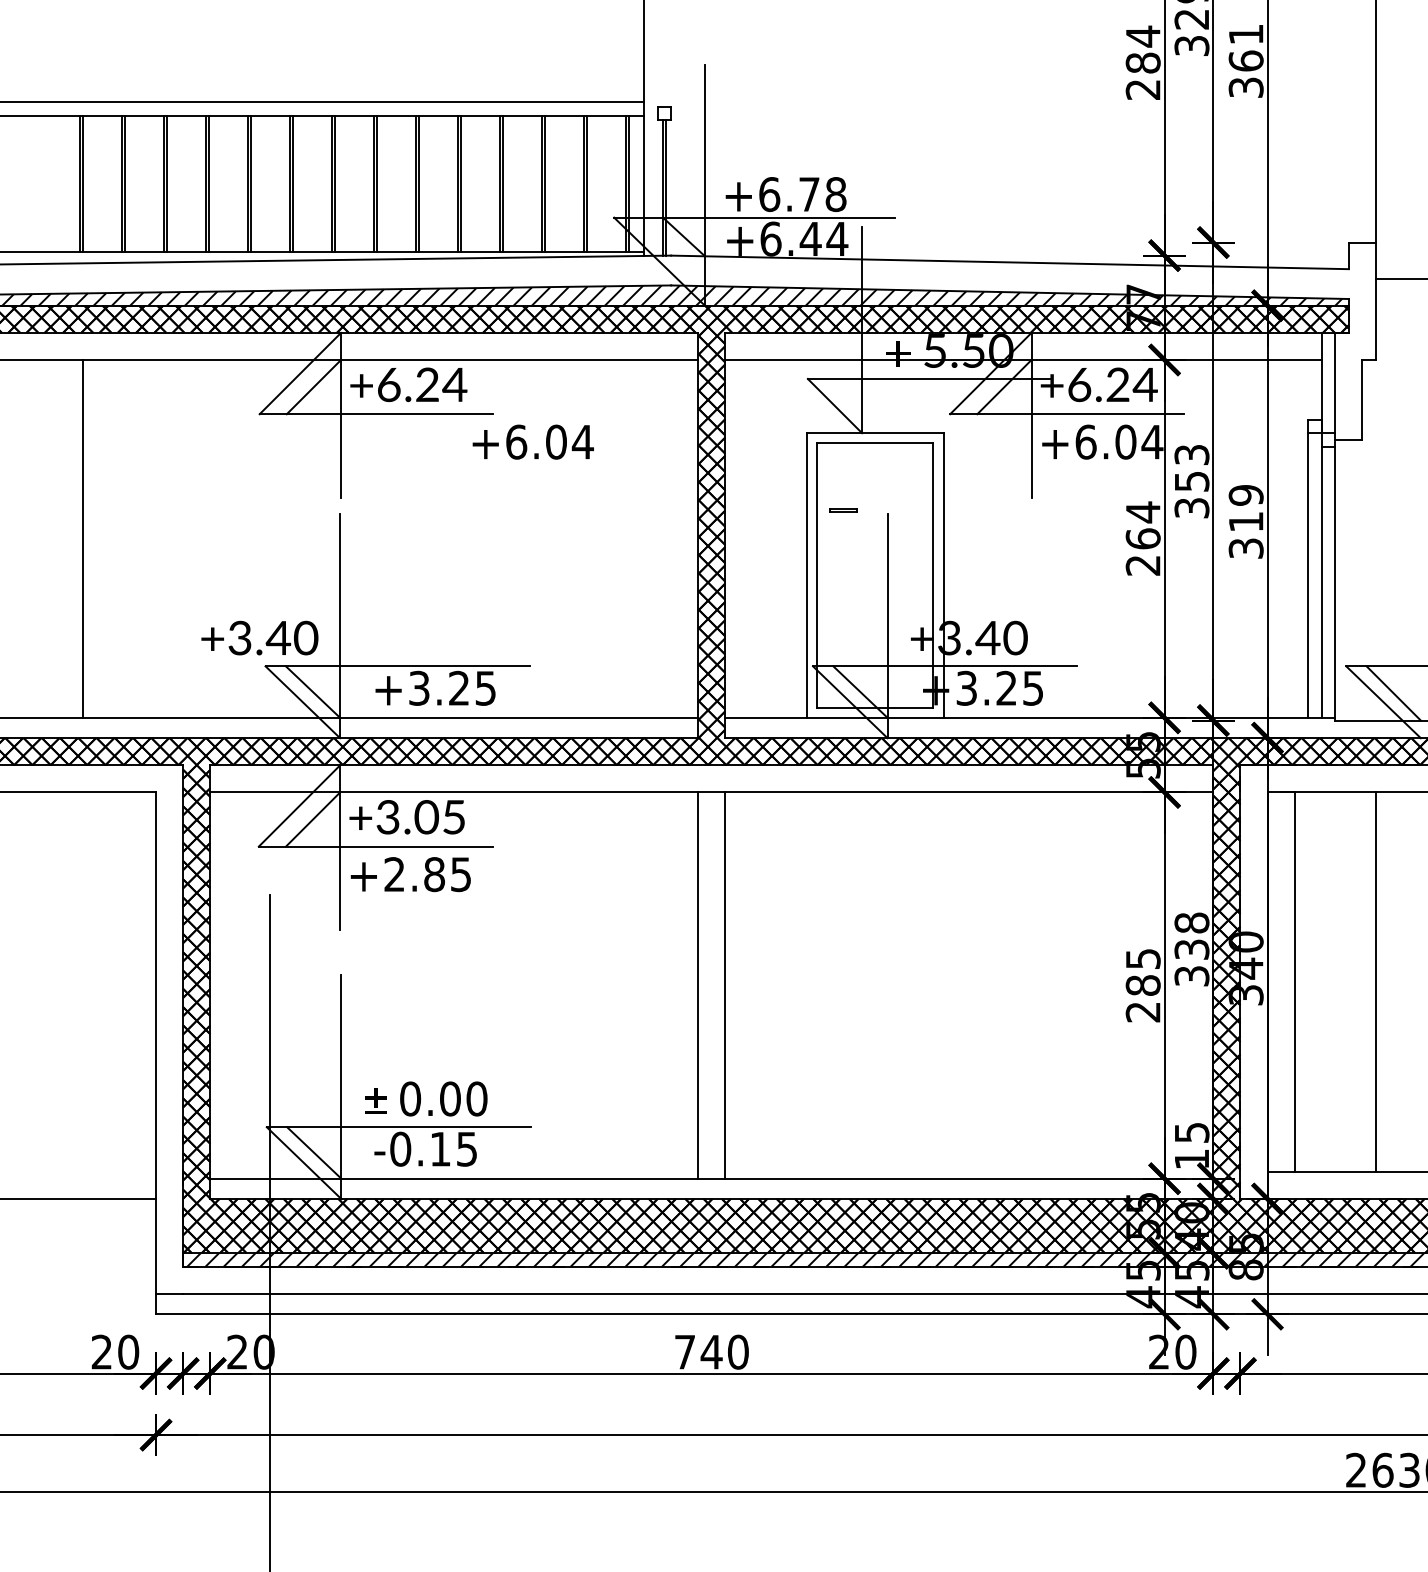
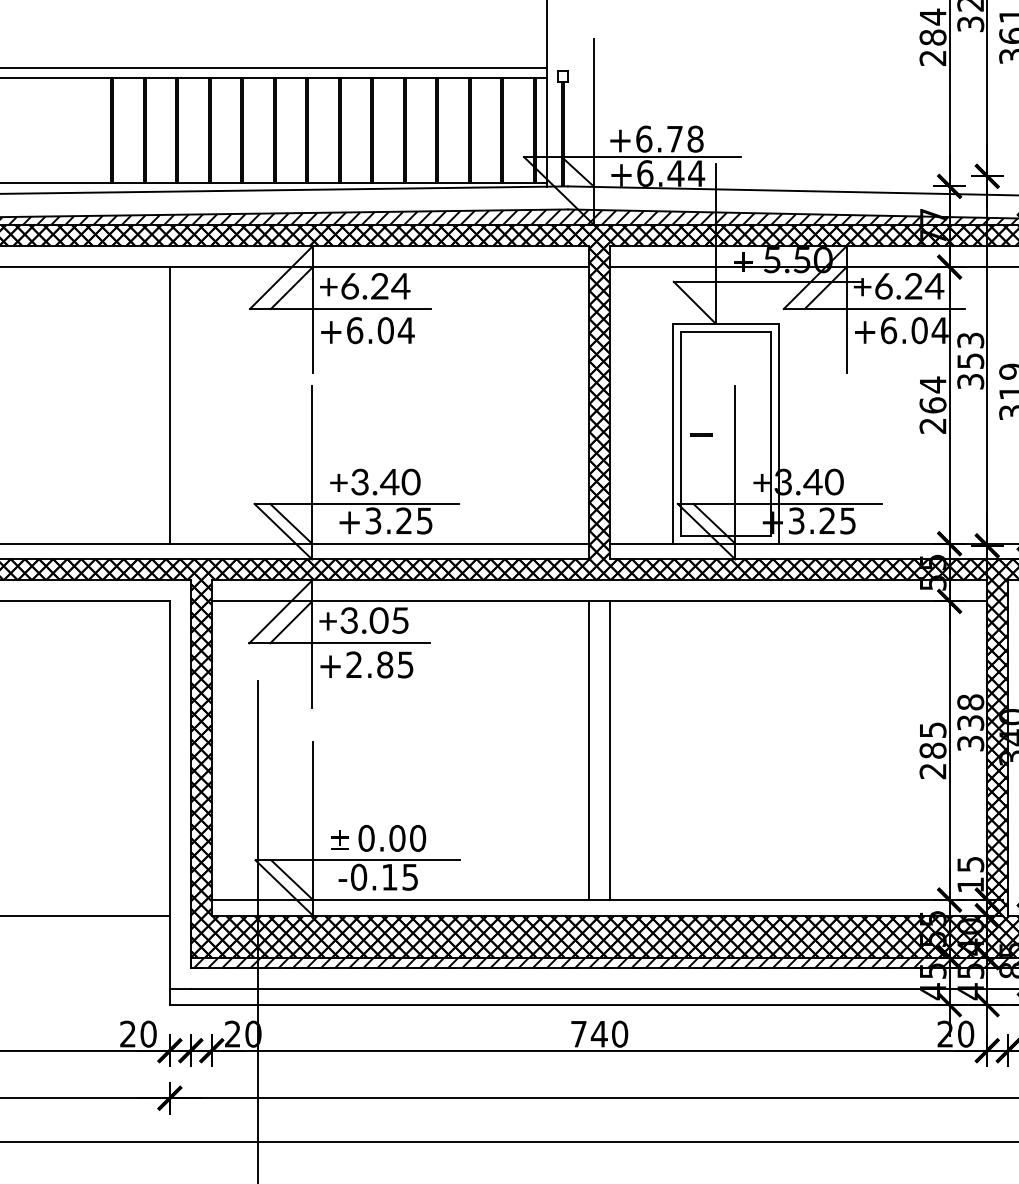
text: (532, 441) -> (367, 330), moved
line: (843, 509) -> (701, 434), moved
line: (83, 538) -> (170, 405), moved
text: (259, 637) -> (375, 481), moved

